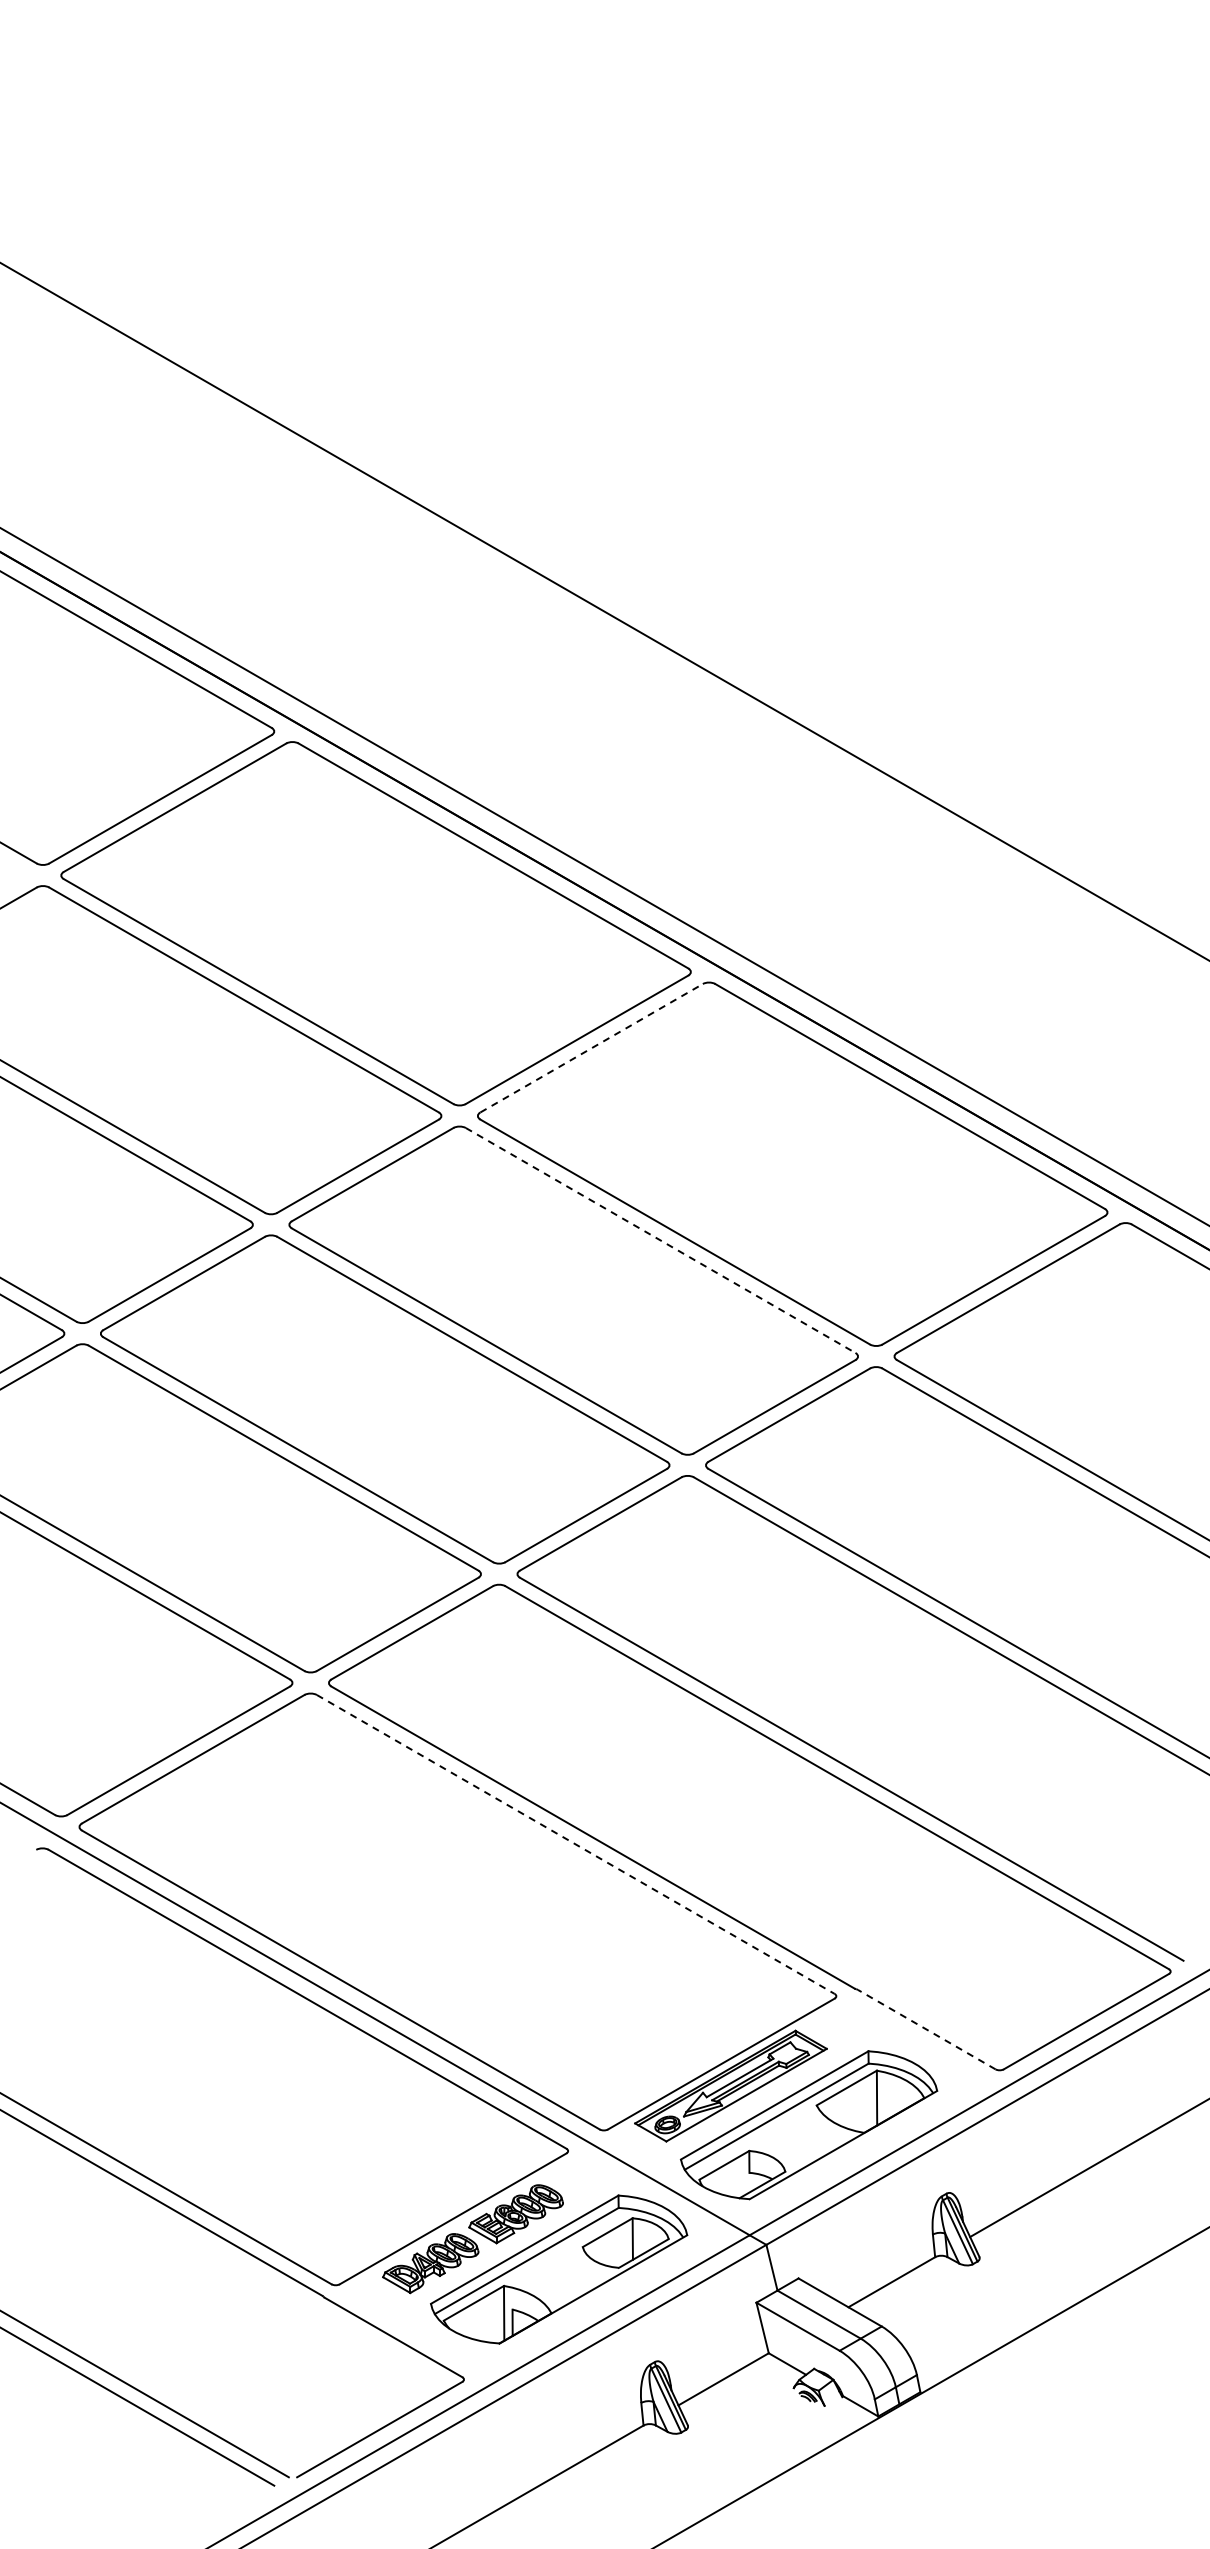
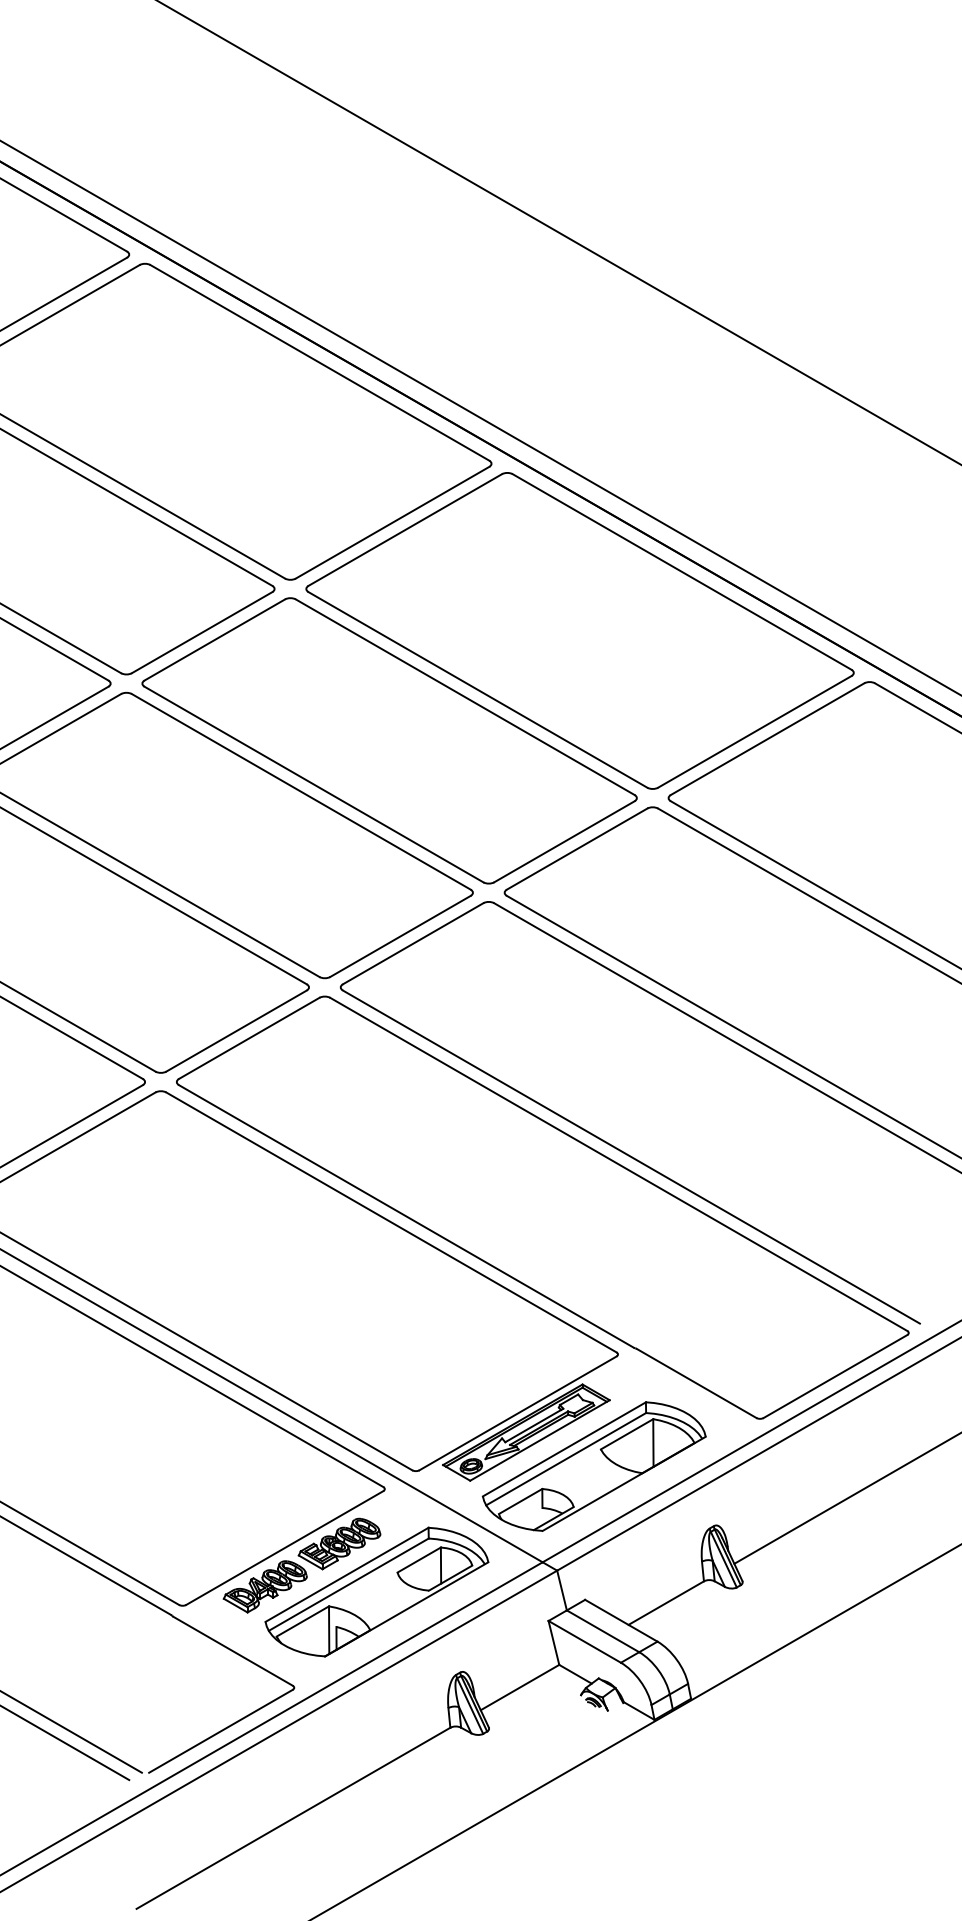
line: (592, 1047) -> (405, 529), dashed -> solid
line: (660, 1240) -> (465, 697), dashed -> solid
line: (575, 1844) -> (391, 1222), dashed -> solid
line: (926, 2029) -> (696, 1383), dashed -> solid

